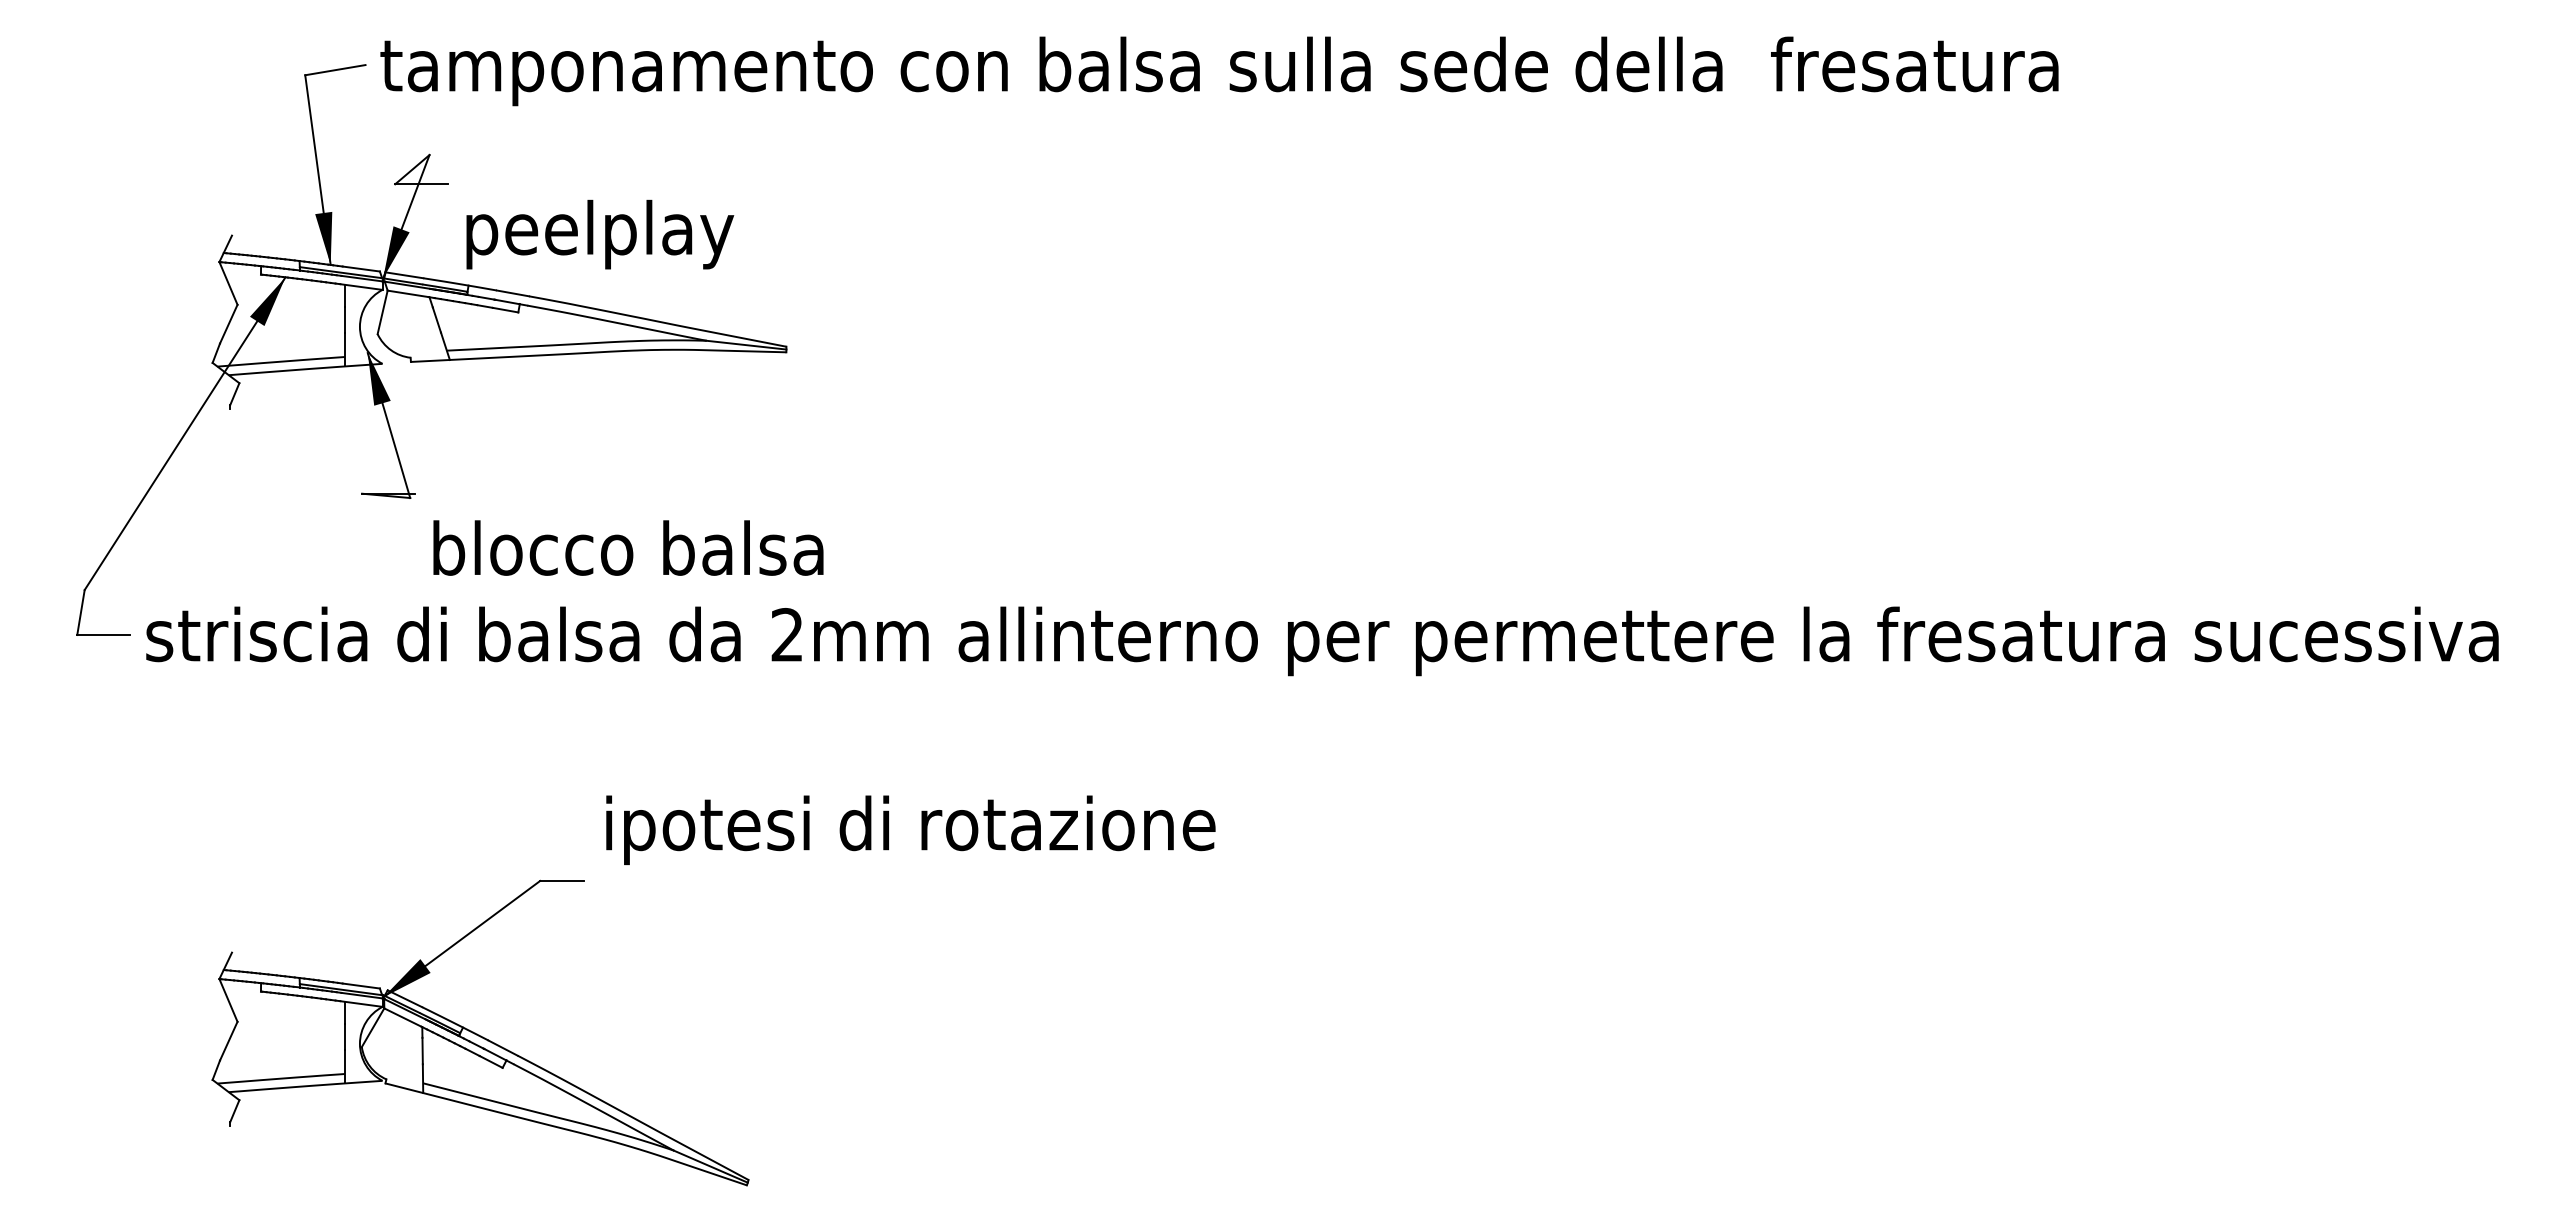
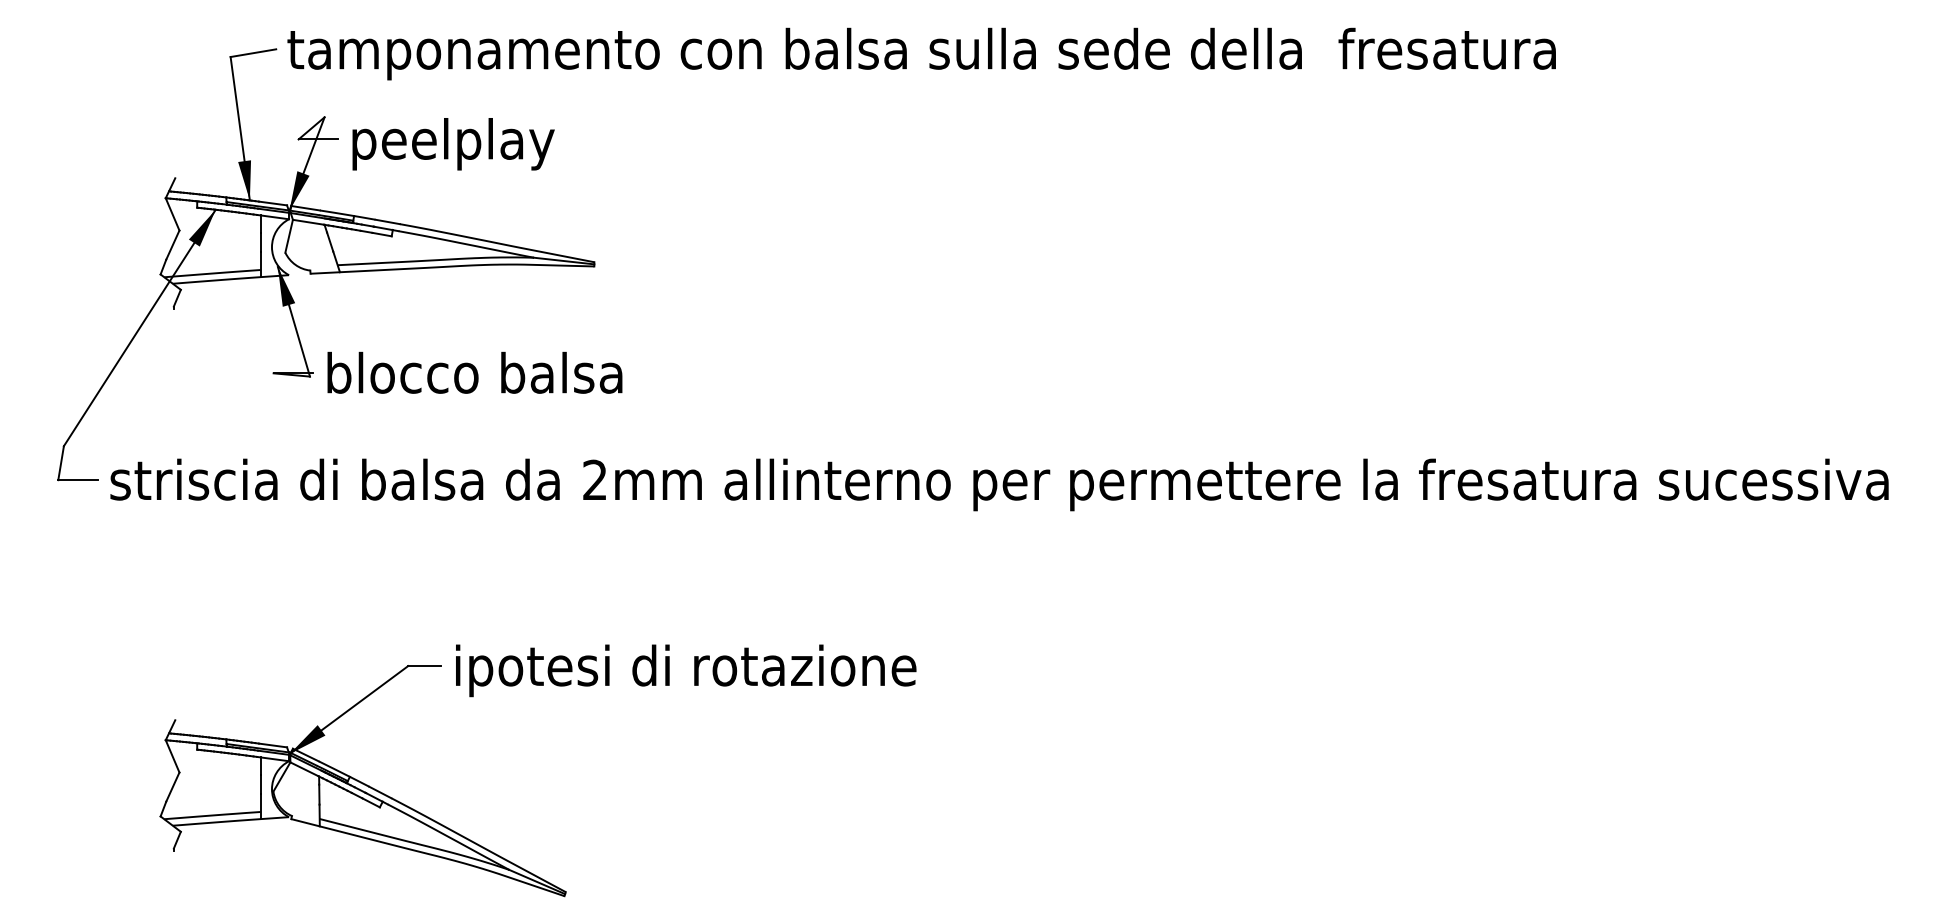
text: (600, 234) -> (453, 144), moved
text: (628, 547) -> (474, 372), moved
text: (910, 829) -> (685, 670), moved

